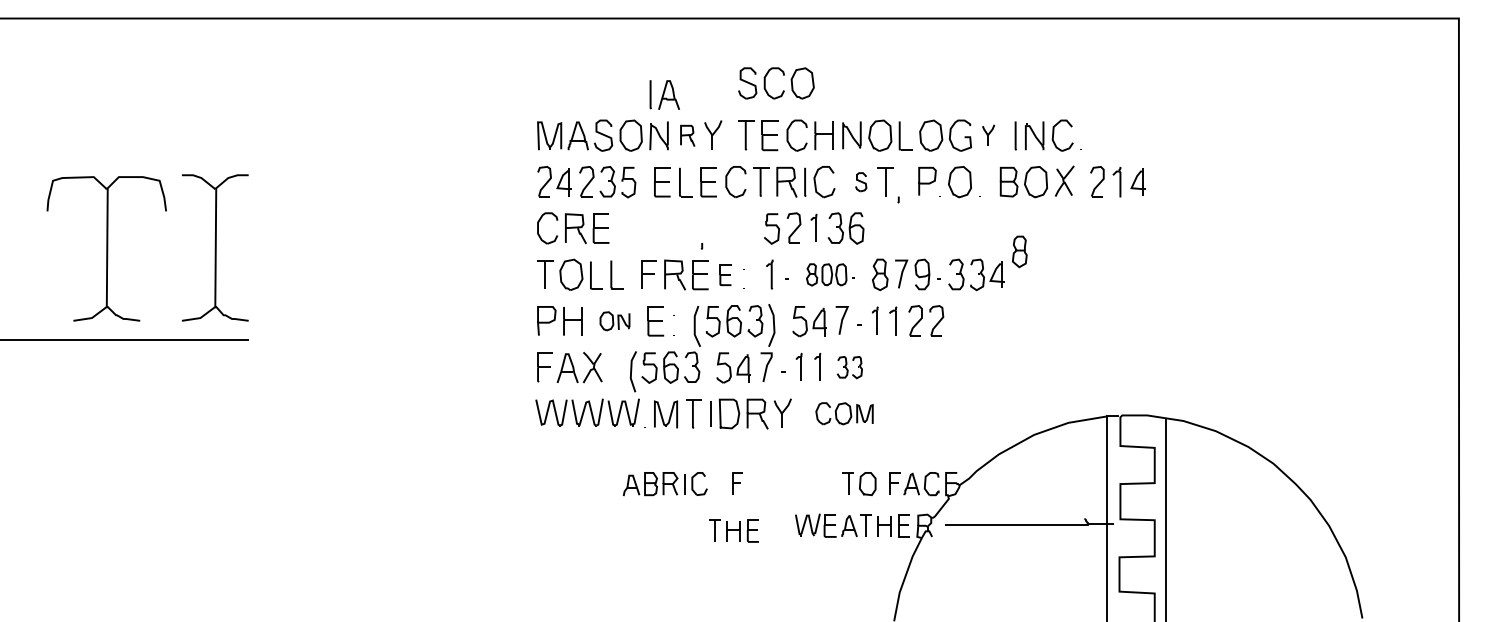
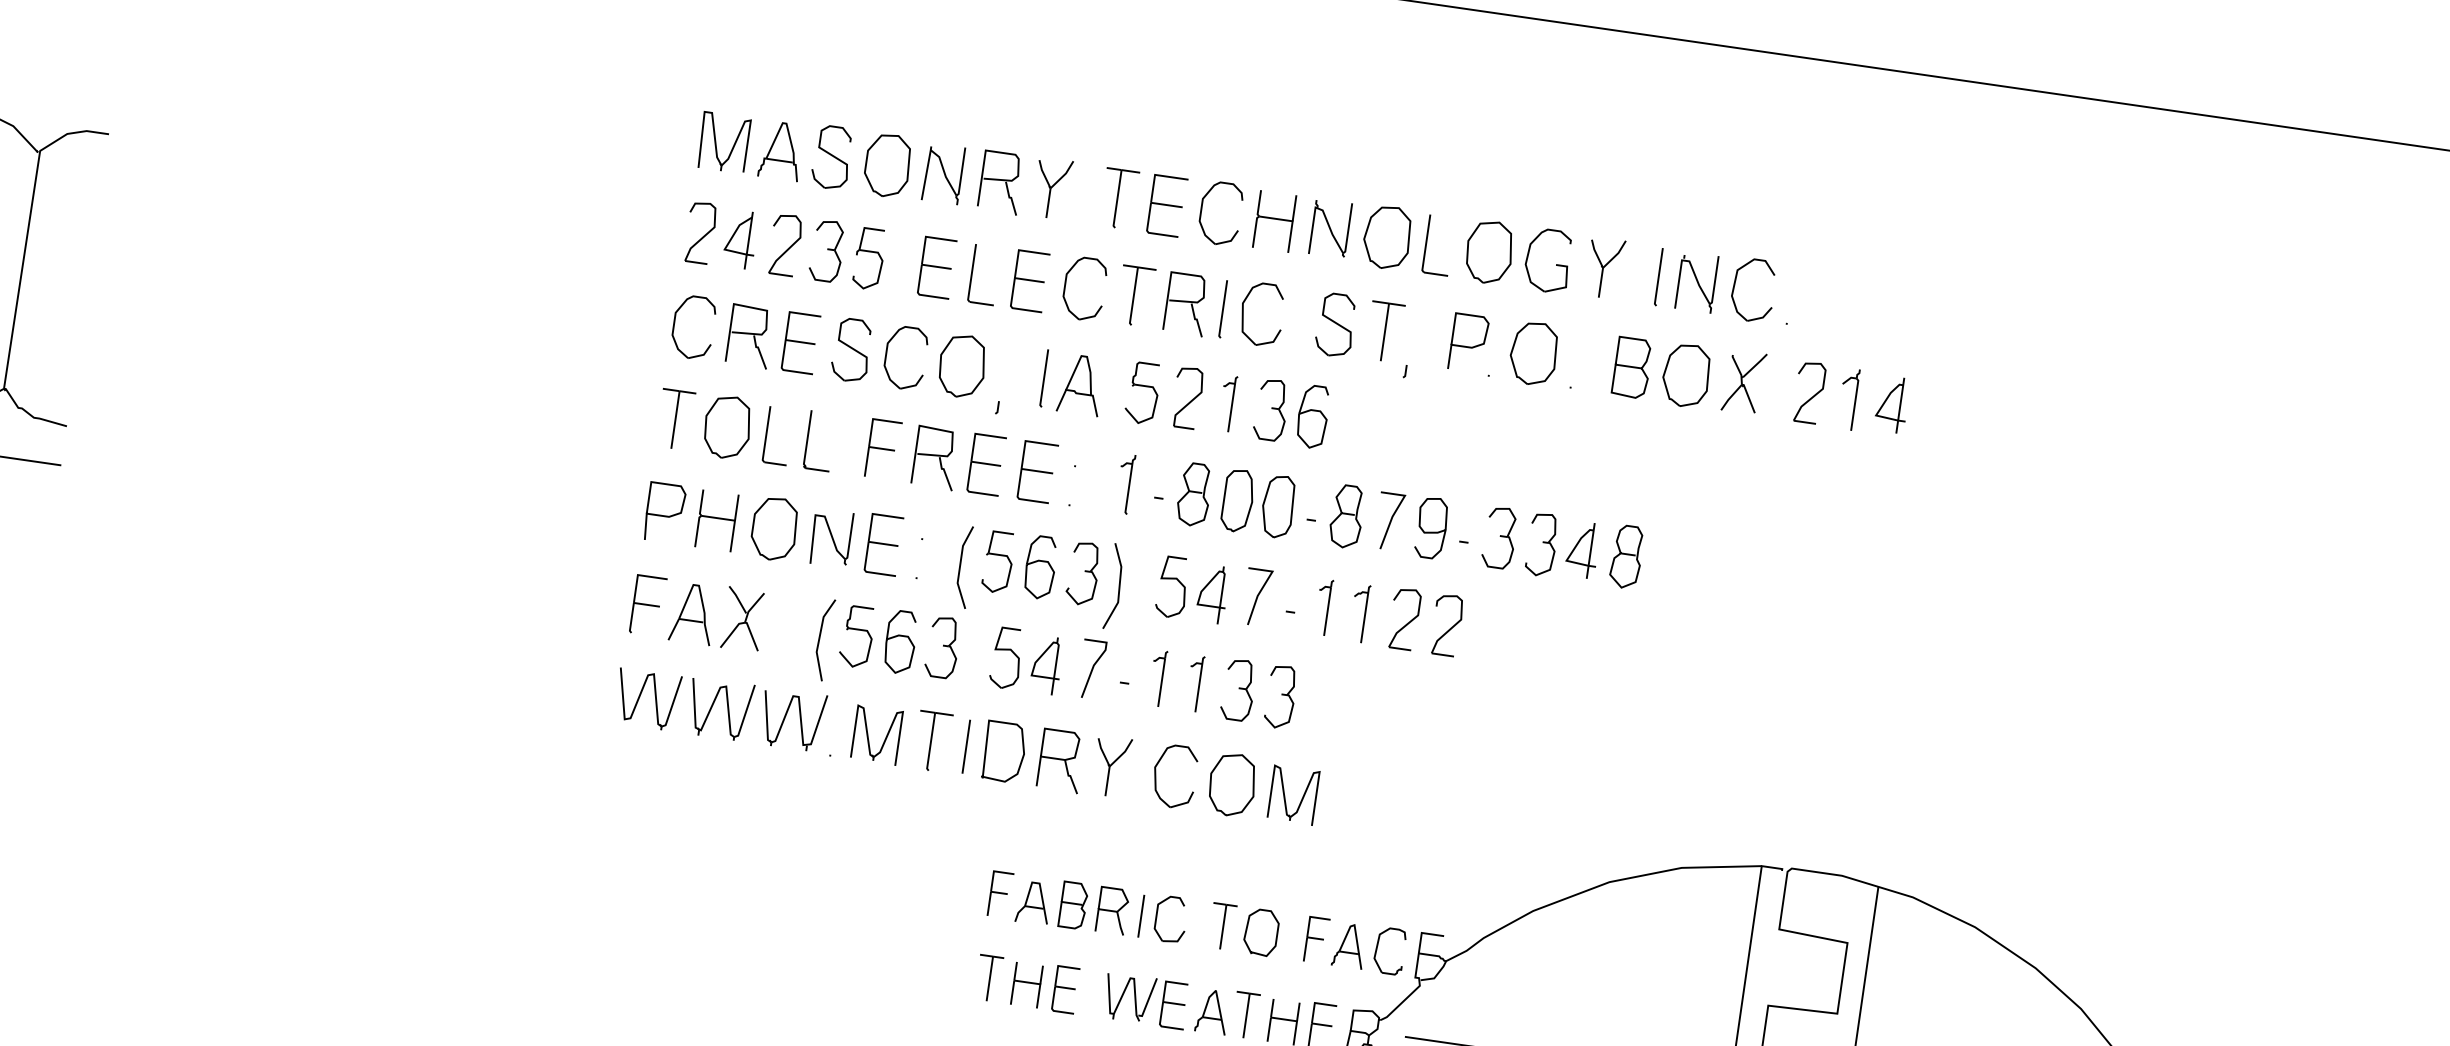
part: (783, 90) -> (921, 374), moved
part: (664, 94) -> (1072, 382), moved
part: (988, 134) -> (1604, 266), size x1.43
part: (687, 135) -> (1000, 181), size x1.43
part: (860, 182) -> (1334, 325), size x1.67
curve: (1019, 251) -> (1626, 556), moved
part: (830, 274) -> (1247, 501), size x1.43
part: (725, 275) -> (1036, 473), size x1.43
part: (614, 321) -> (800, 533), size x1.67
part: (849, 367) -> (1258, 693), size x1.43
part: (844, 413) -> (1235, 784), size x1.43
part: (664, 484) -> (1100, 910), moved
part: (733, 530) -> (1026, 983), moved

